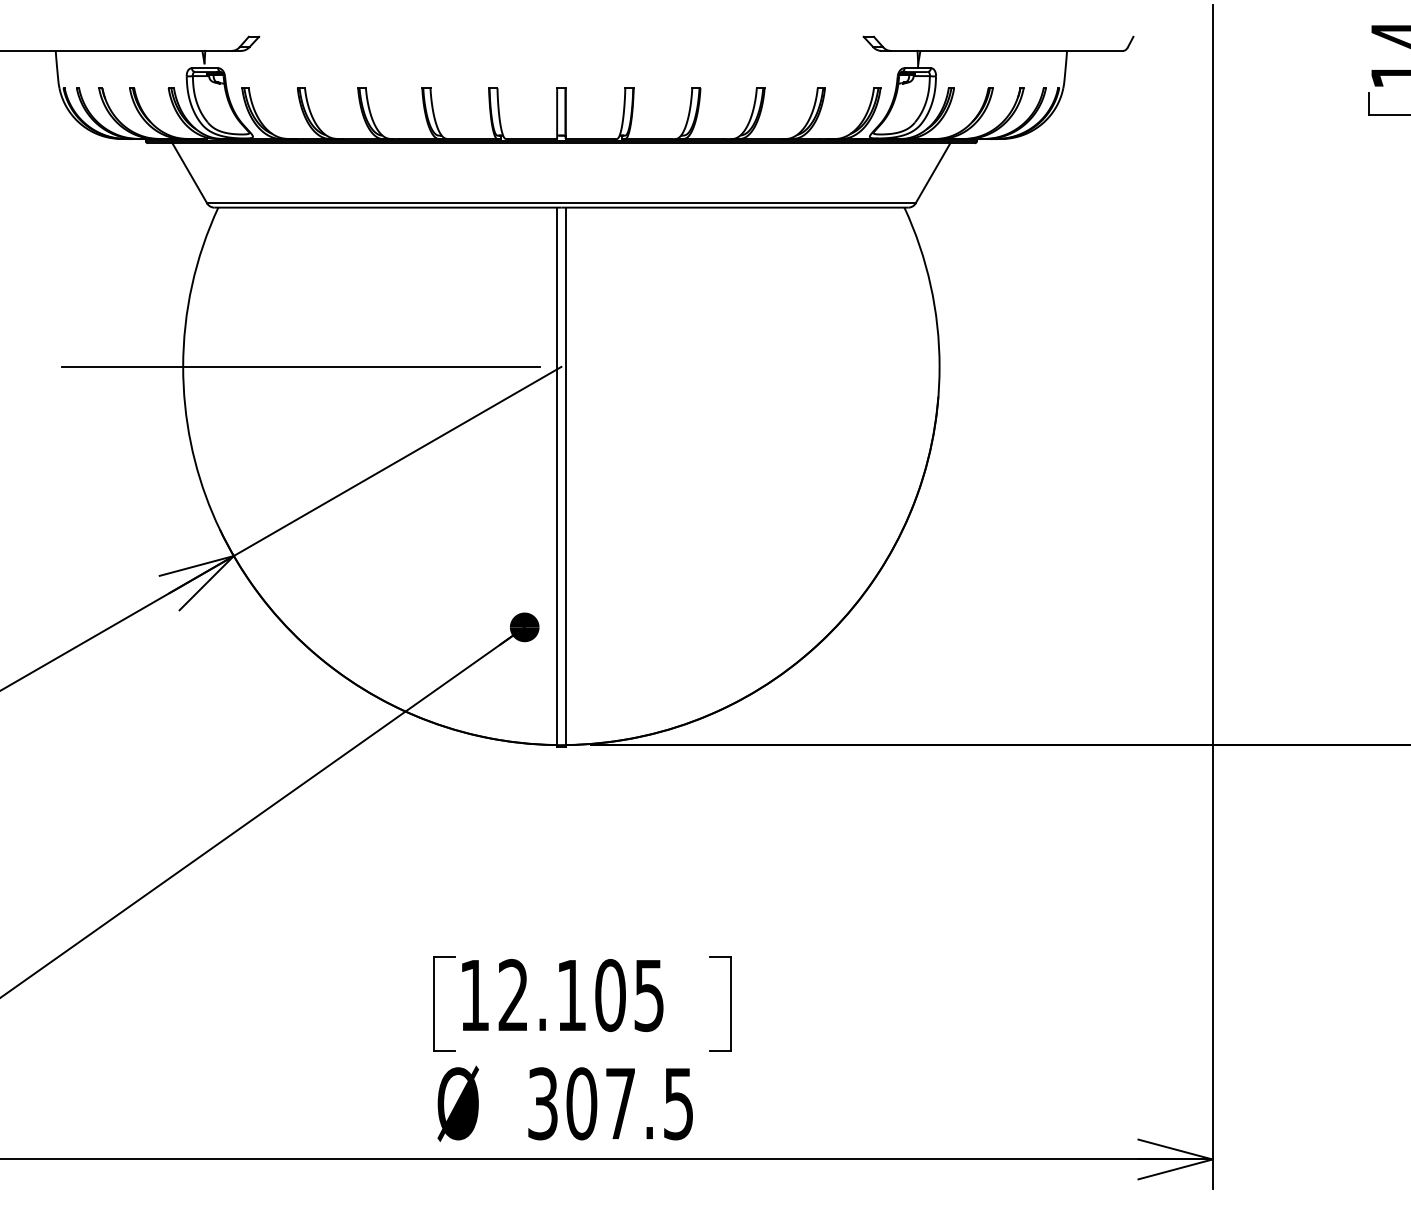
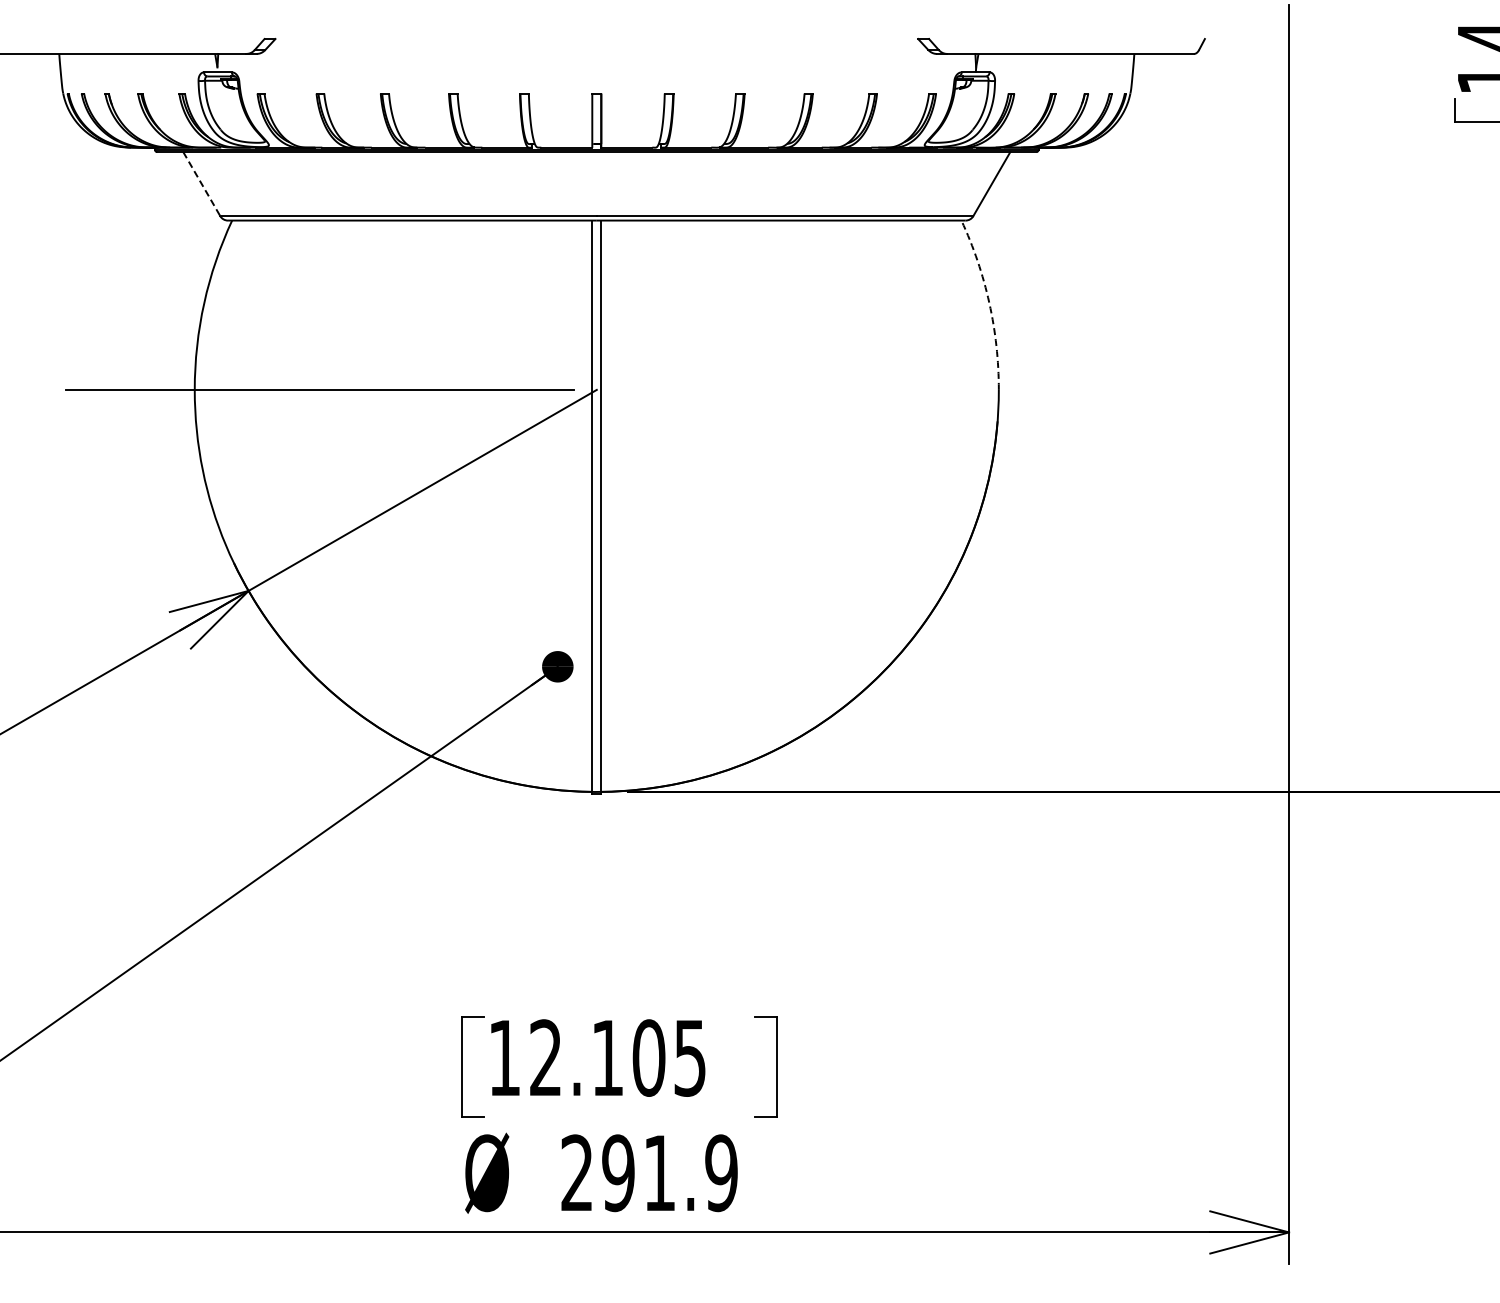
line: (189, 173) -> (201, 184), solid -> dashed
arc: (930, 285) -> (989, 303), solid -> dashed
text: (610, 1104) -> (649, 1173), 307.5 -> 291.9

